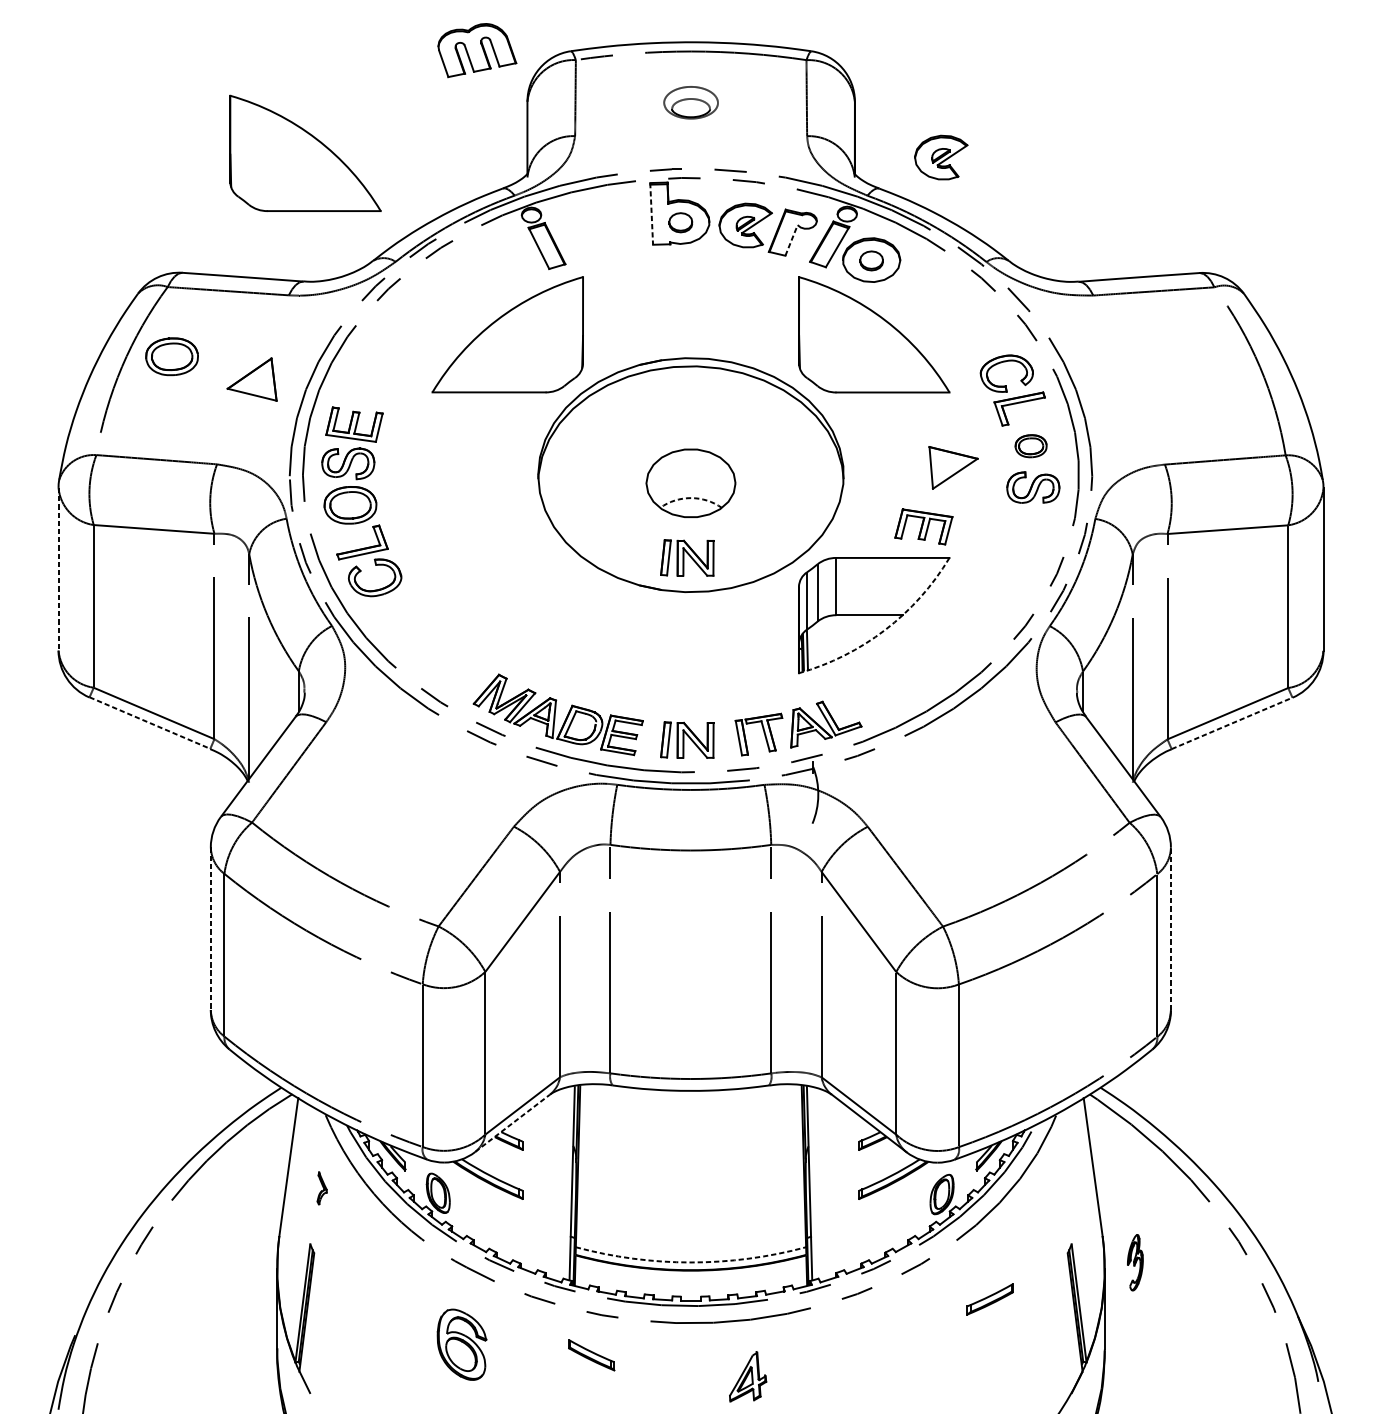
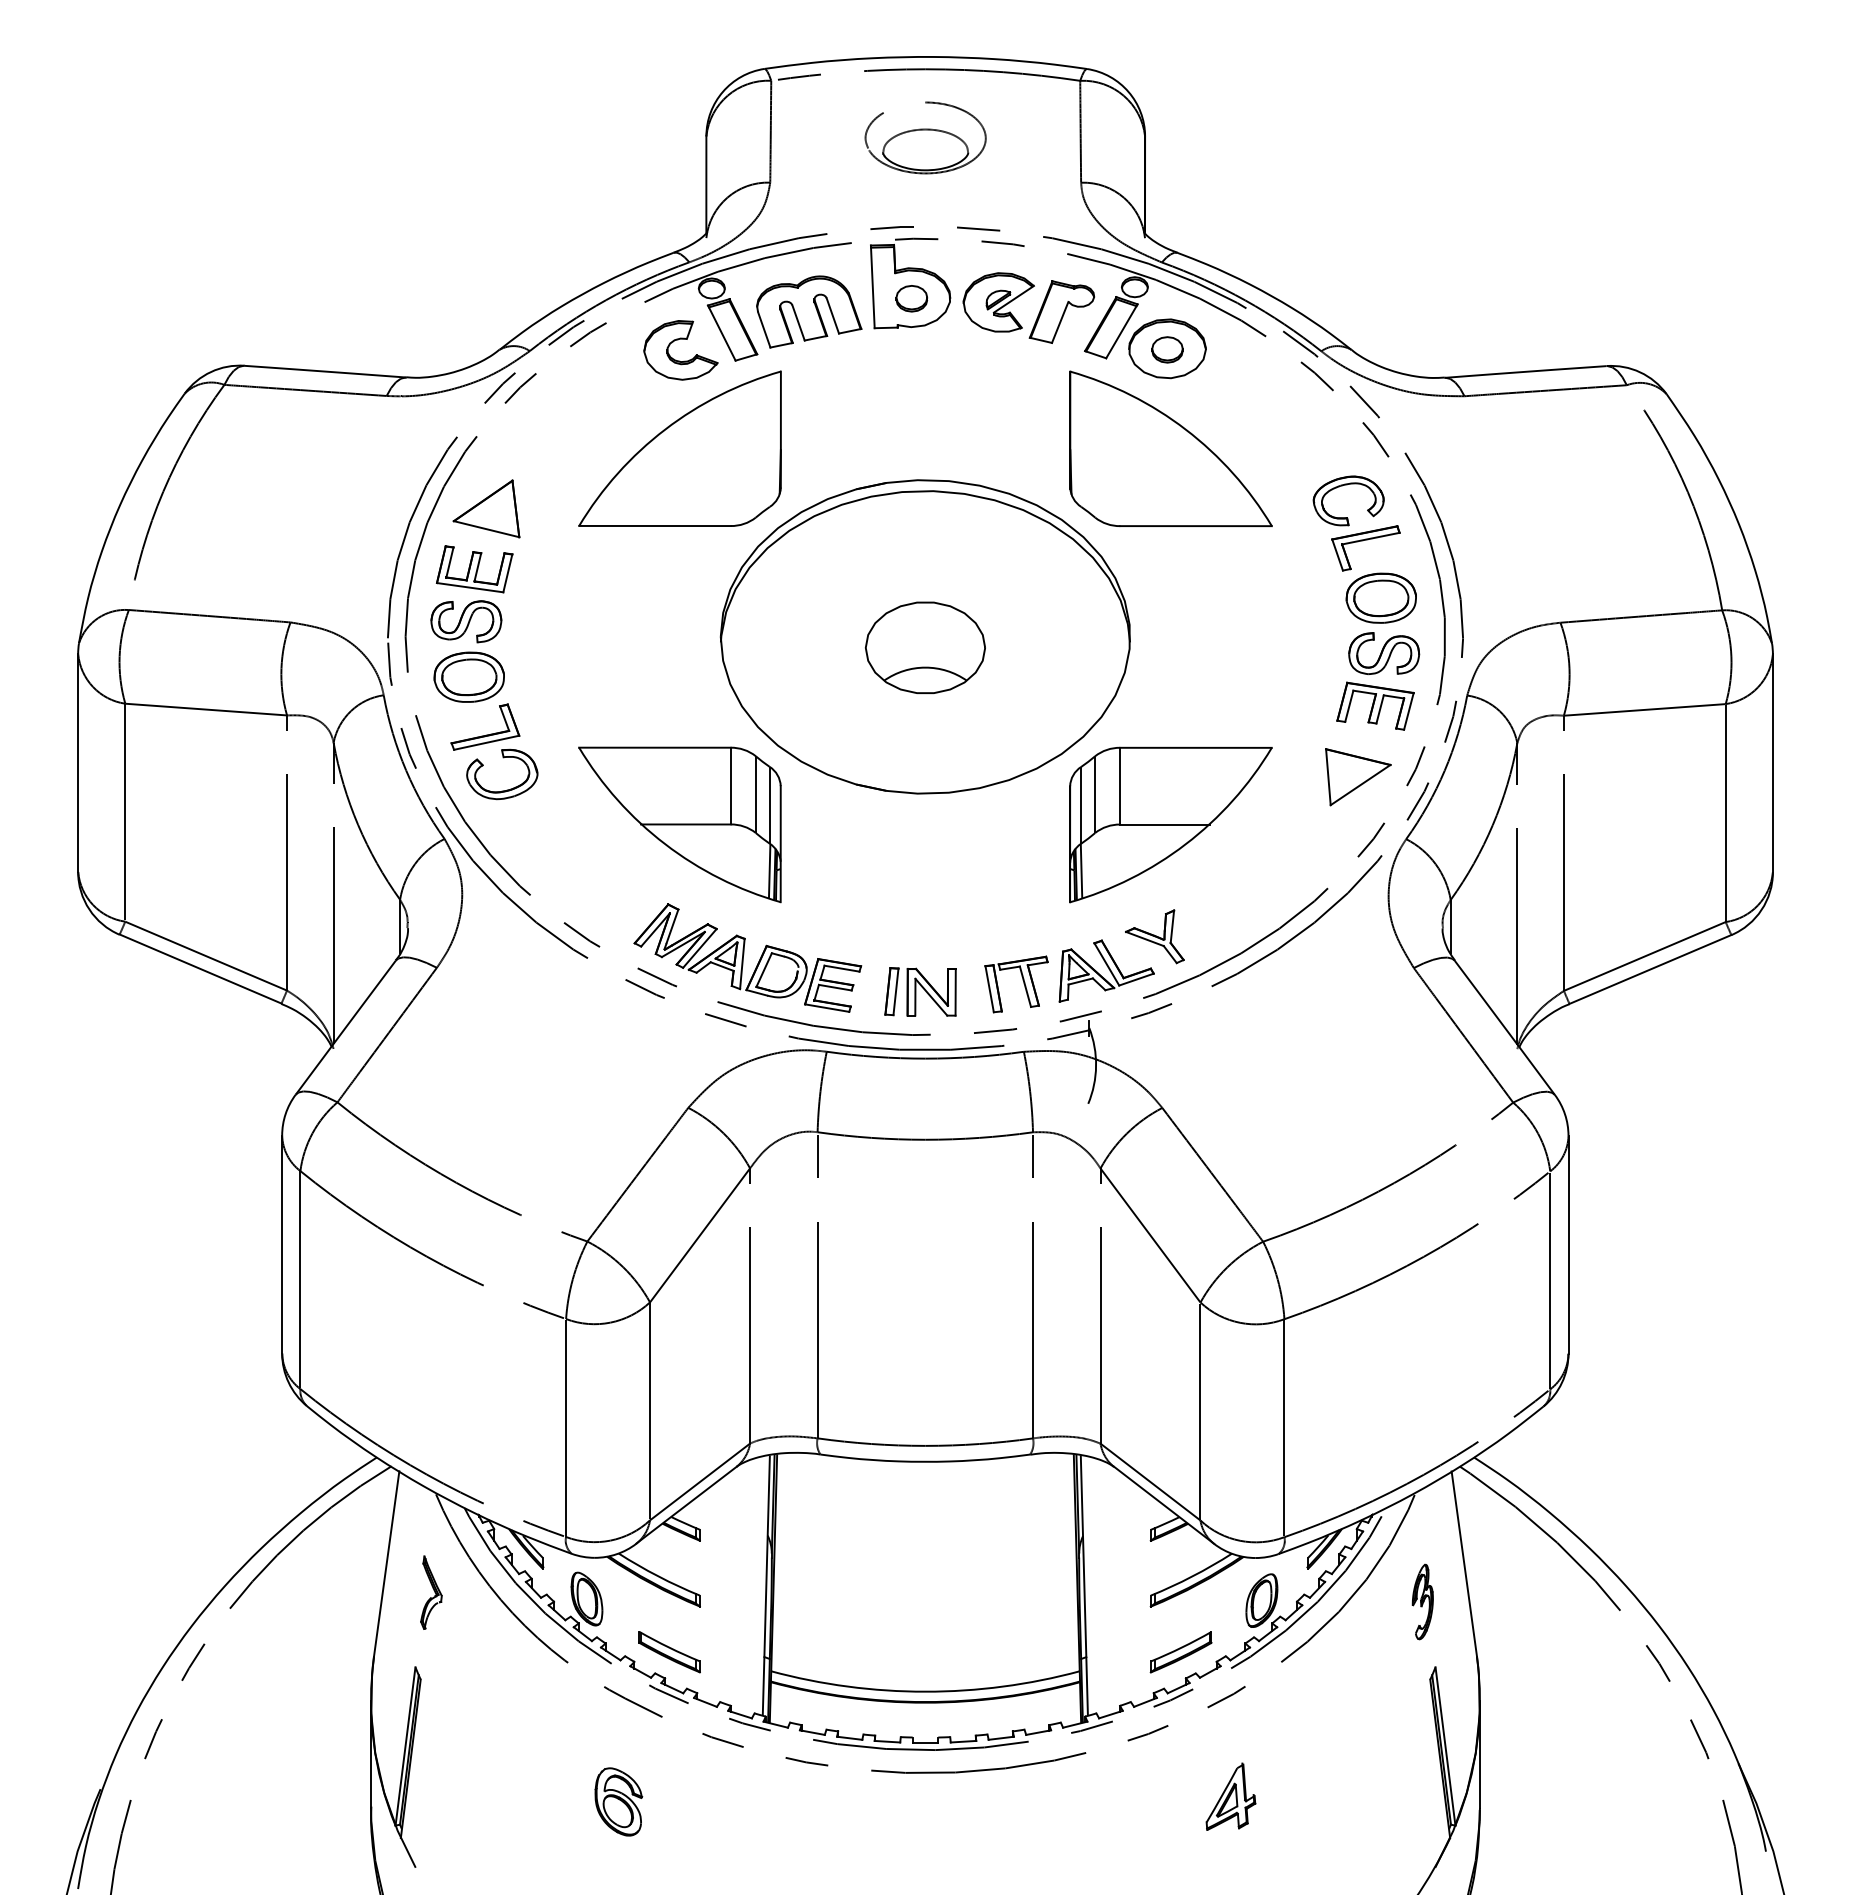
part: (477, 50) -> (809, 311), moved
part: (691, 102) -> (925, 137), size x1.67
part: (305, 153) -> (408, 205), removed
part: (941, 157) -> (1260, 211), removed
line: (651, 214) -> (872, 287), dashed -> solid
line: (791, 239) -> (1060, 321), dashed -> solid
part: (507, 268) -> (679, 360), added
part: (171, 356) -> (229, 477), removed
part: (252, 379) -> (486, 508), moved
part: (1030, 445) -> (1380, 597), size x1.67
part: (953, 468) -> (1358, 777), moved
arc: (691, 498) -> (925, 667), dashed -> solid
part: (923, 526) -> (1375, 705), moved
part: (687, 557) -> (920, 747), removed
line: (58, 569) -> (78, 763), dashed -> solid
part: (507, 615) -> (679, 824), added
arc: (885, 630) -> (1185, 844), dashed -> solid
part: (861, 698) -> (1154, 936), added
line: (149, 723) -> (200, 969), dashed -> solid
line: (1232, 723) -> (1650, 969), dashed -> solid
line: (211, 928) -> (282, 1244), dashed -> solid
line: (1170, 928) -> (1568, 1244), dashed -> solid
line: (512, 1122) -> (686, 1504), dashed -> solid
part: (322, 1188) -> (431, 1592), size x1.67
arc: (691, 1262) -> (925, 1691), dashed -> solid
part: (1135, 1262) -> (1422, 1601), moved
part: (989, 1299) -> (1180, 1652), moved
part: (461, 1344) -> (618, 1801), size x0.71
part: (591, 1355) -> (669, 1652), moved
part: (747, 1376) -> (1230, 1796), moved

